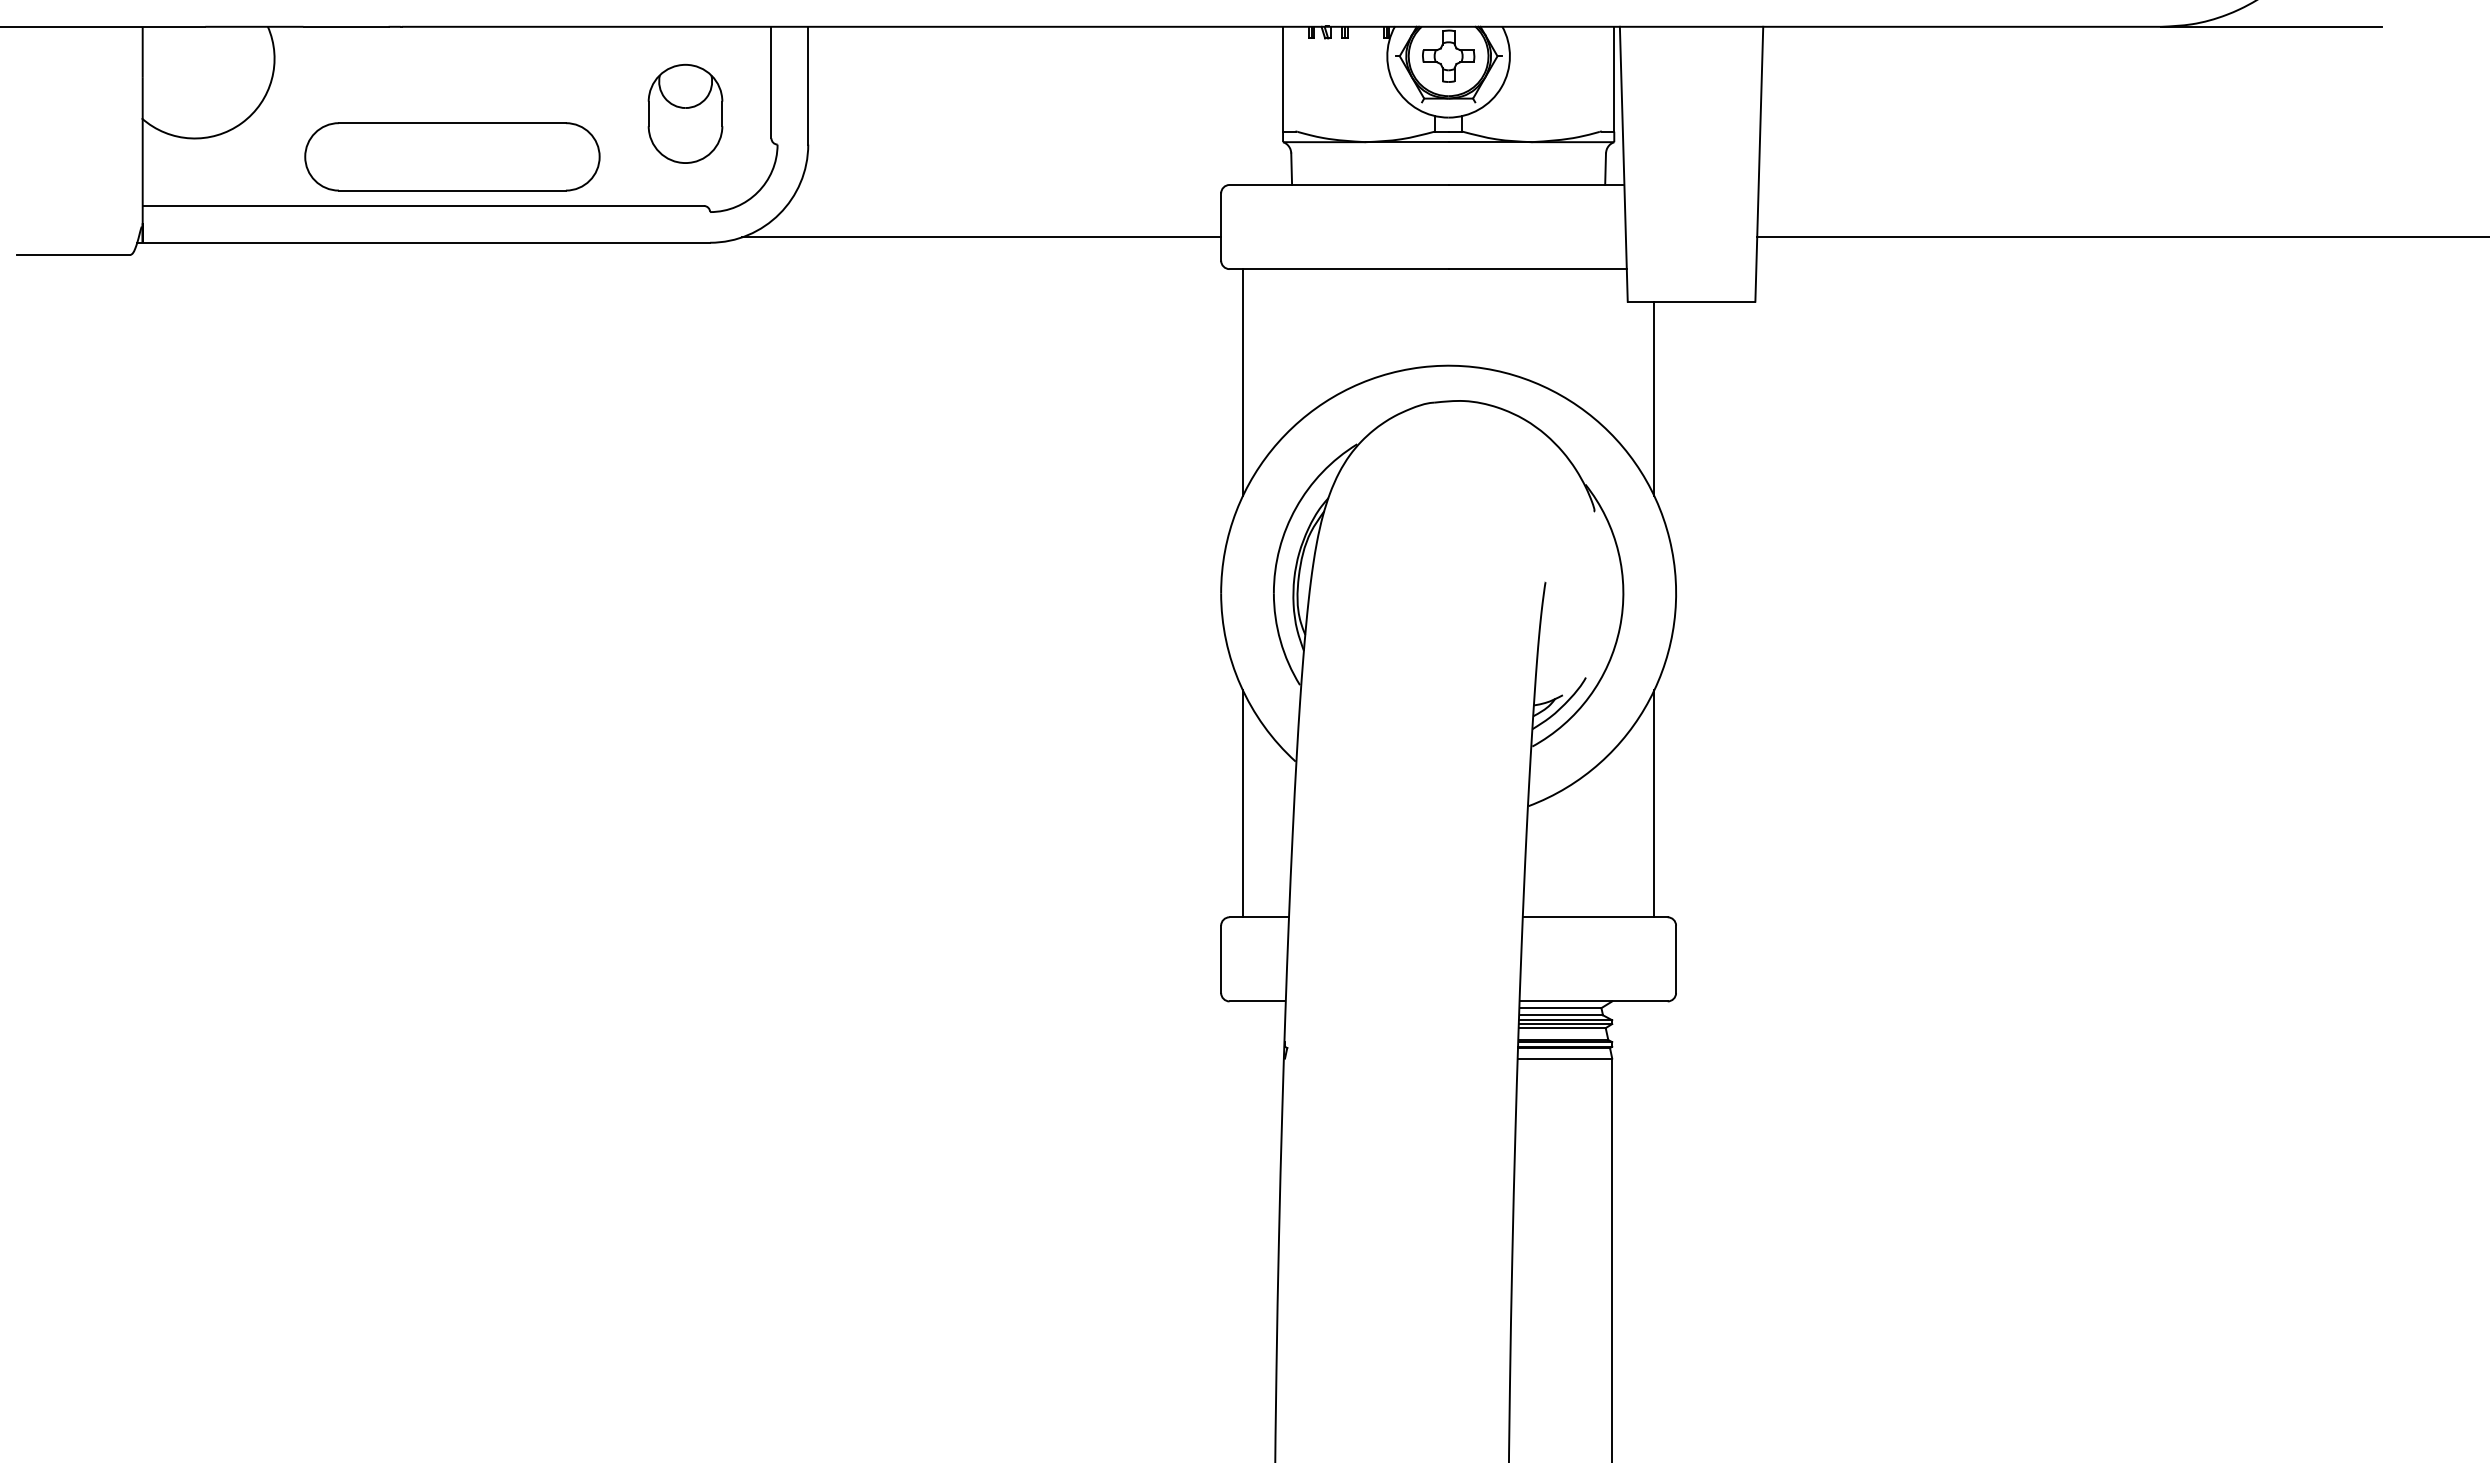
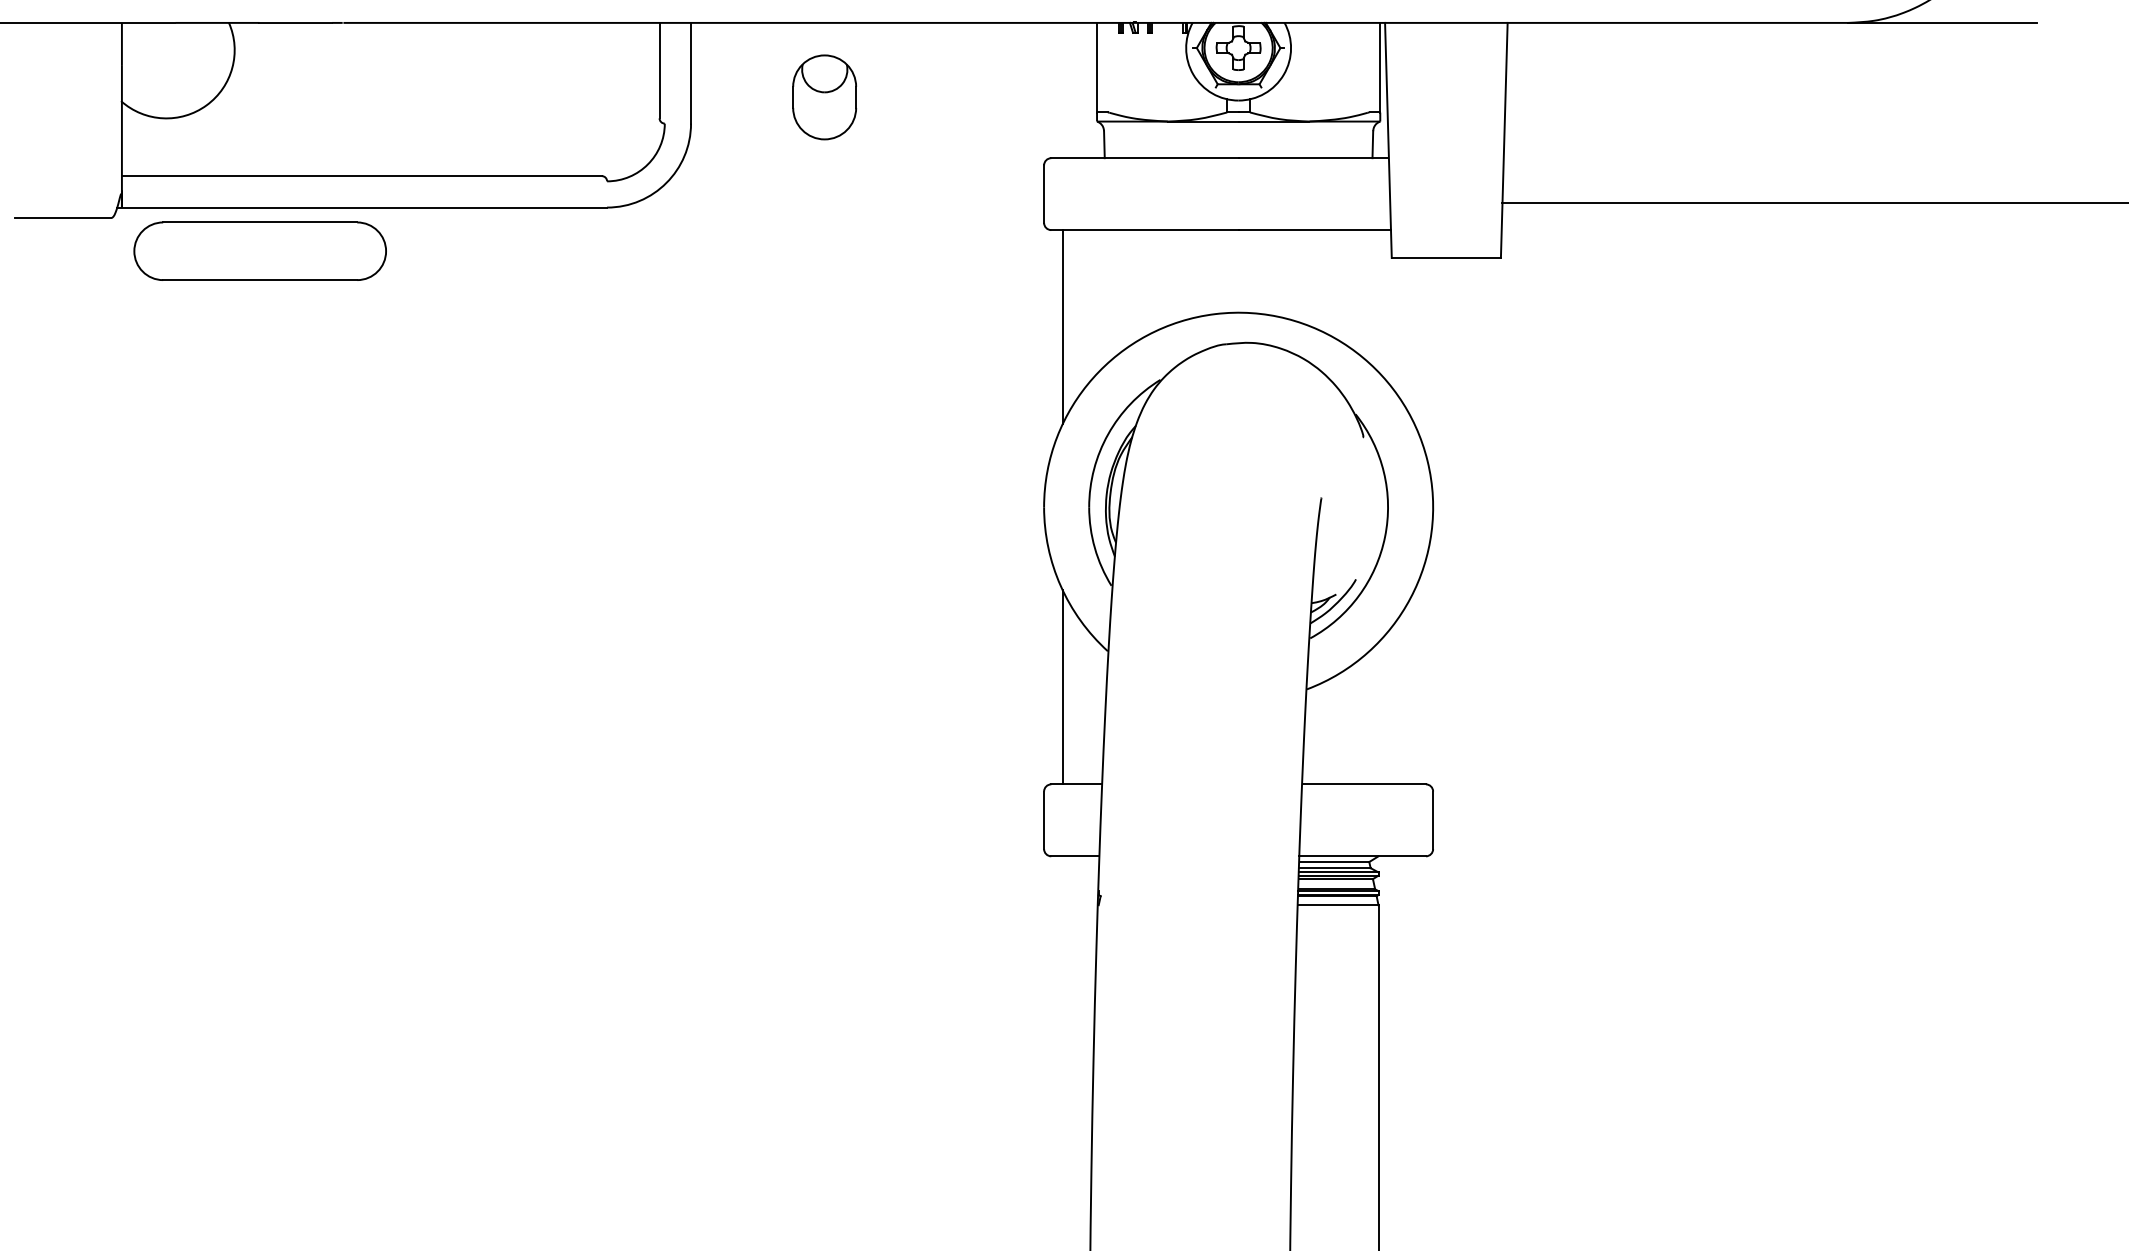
part: (685, 113) -> (824, 97), moved
part: (452, 156) -> (260, 250), moved
line: (981, 237) -> (839, 203), removed
line: (1654, 398) -> (1414, 340), removed
line: (1654, 803) -> (1414, 687), removed

